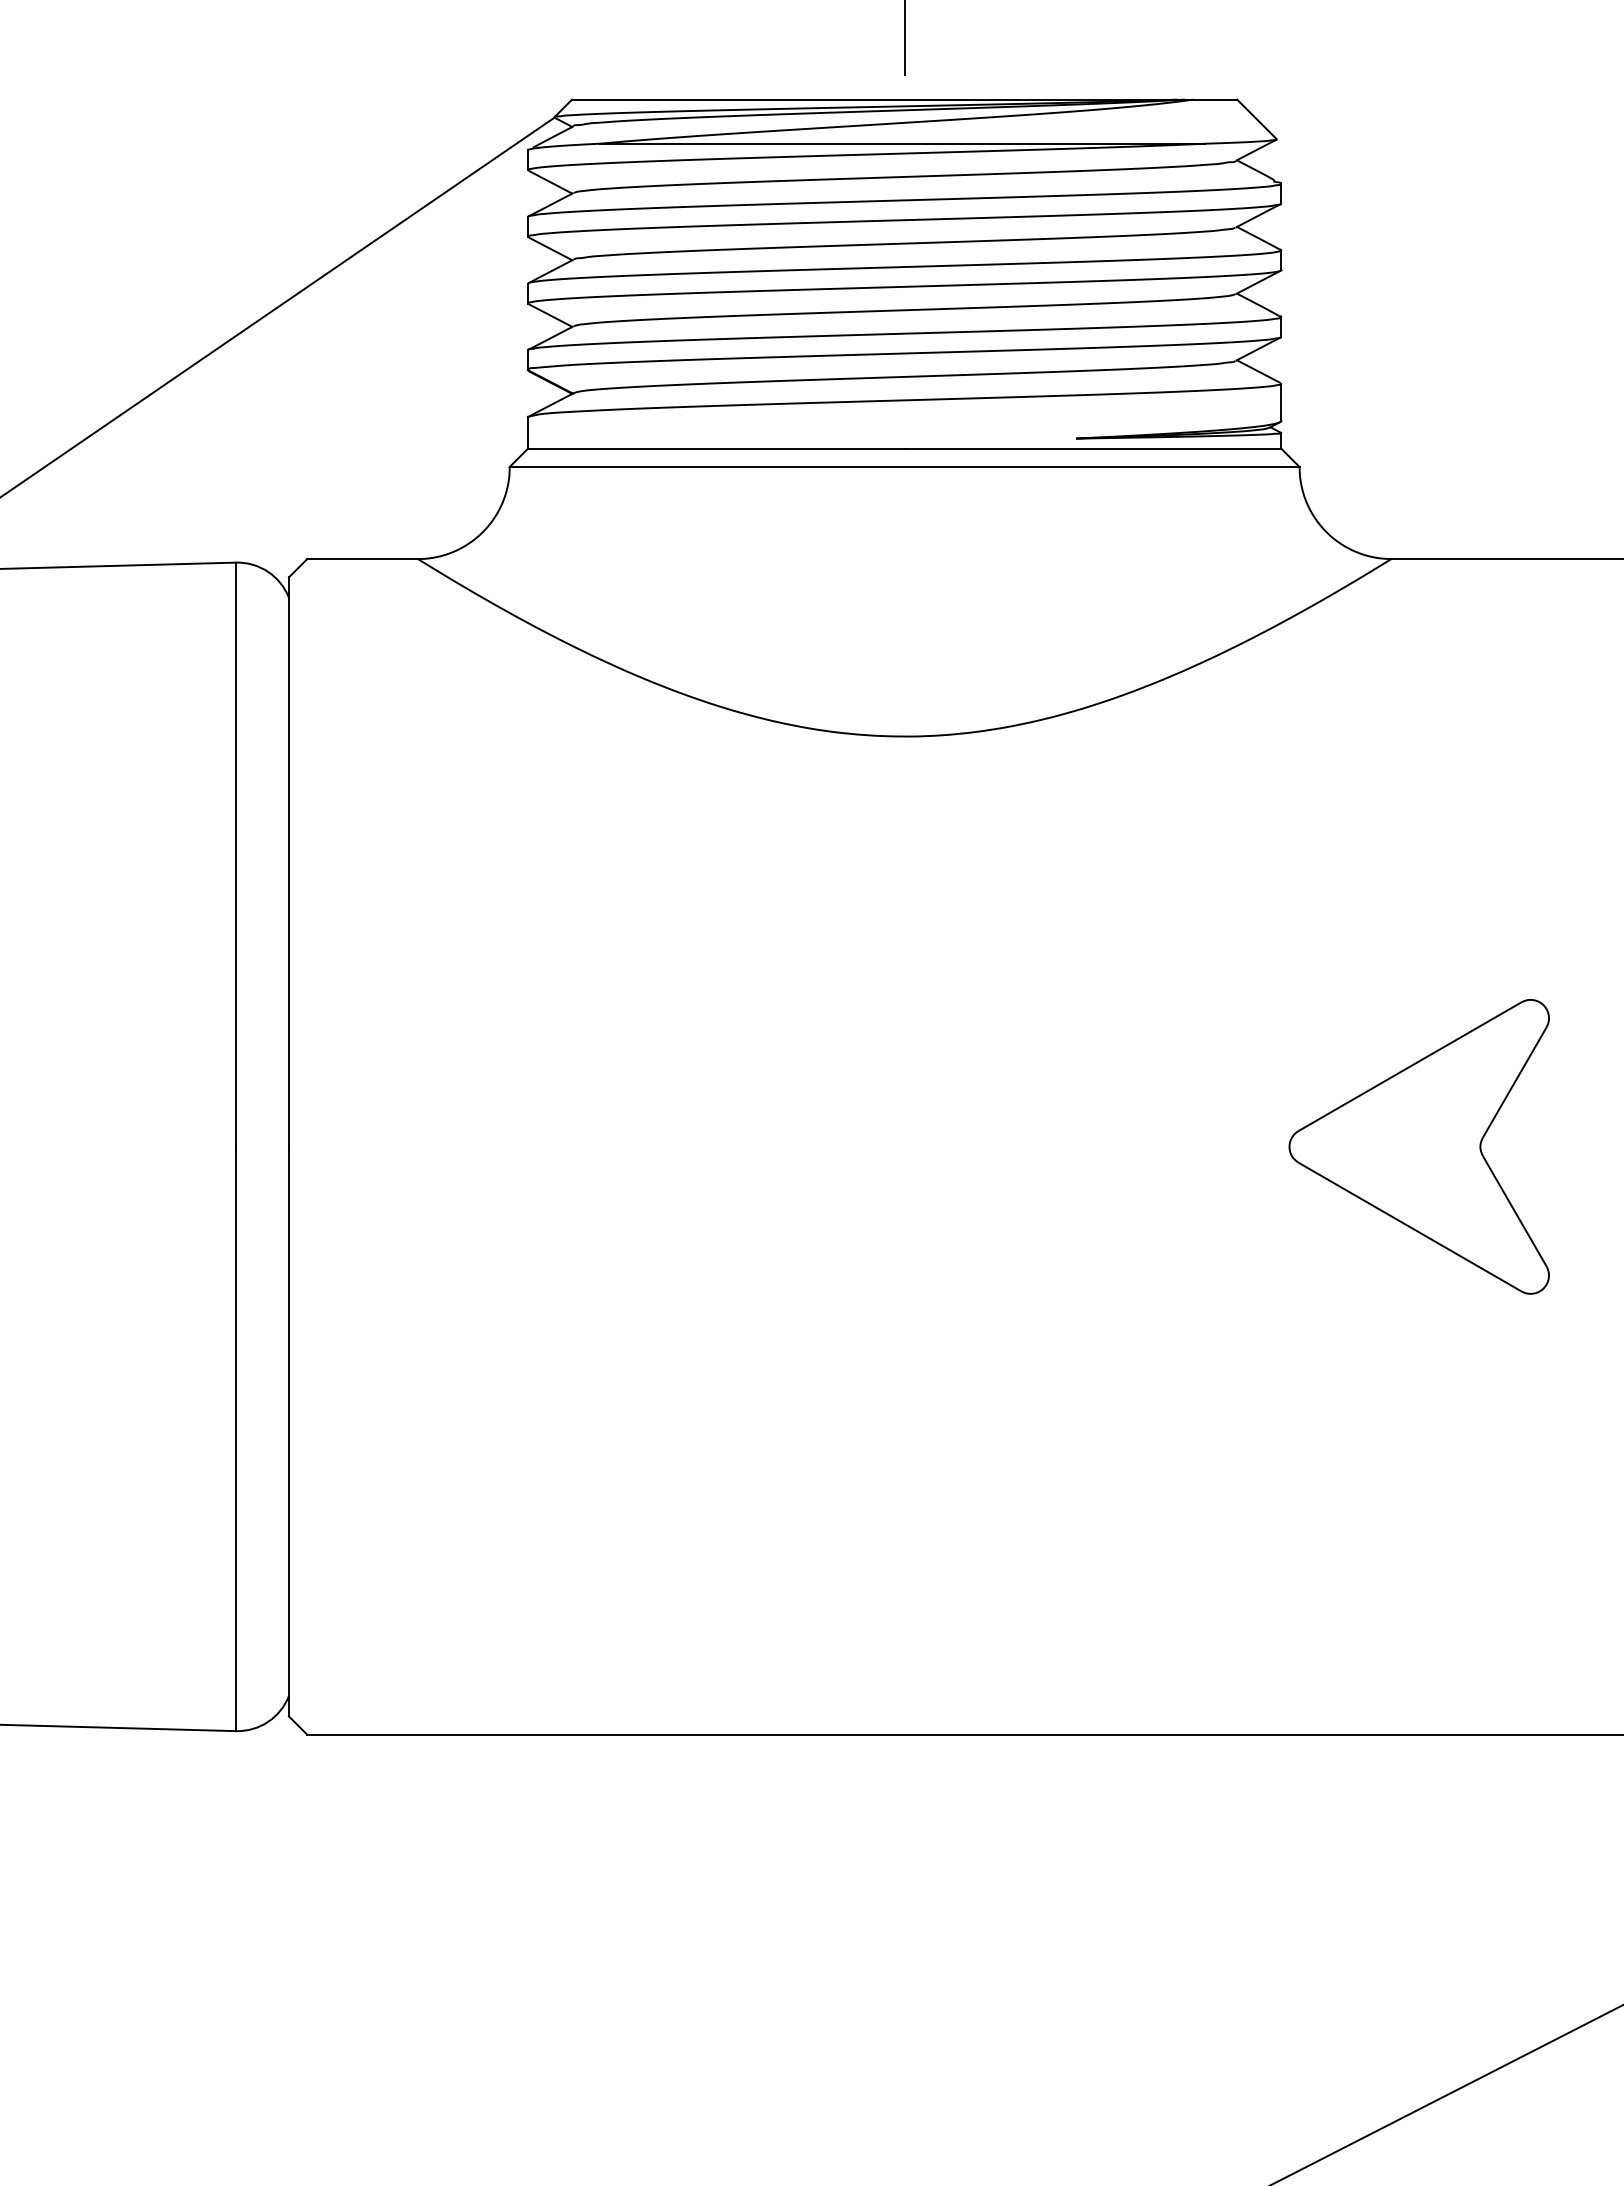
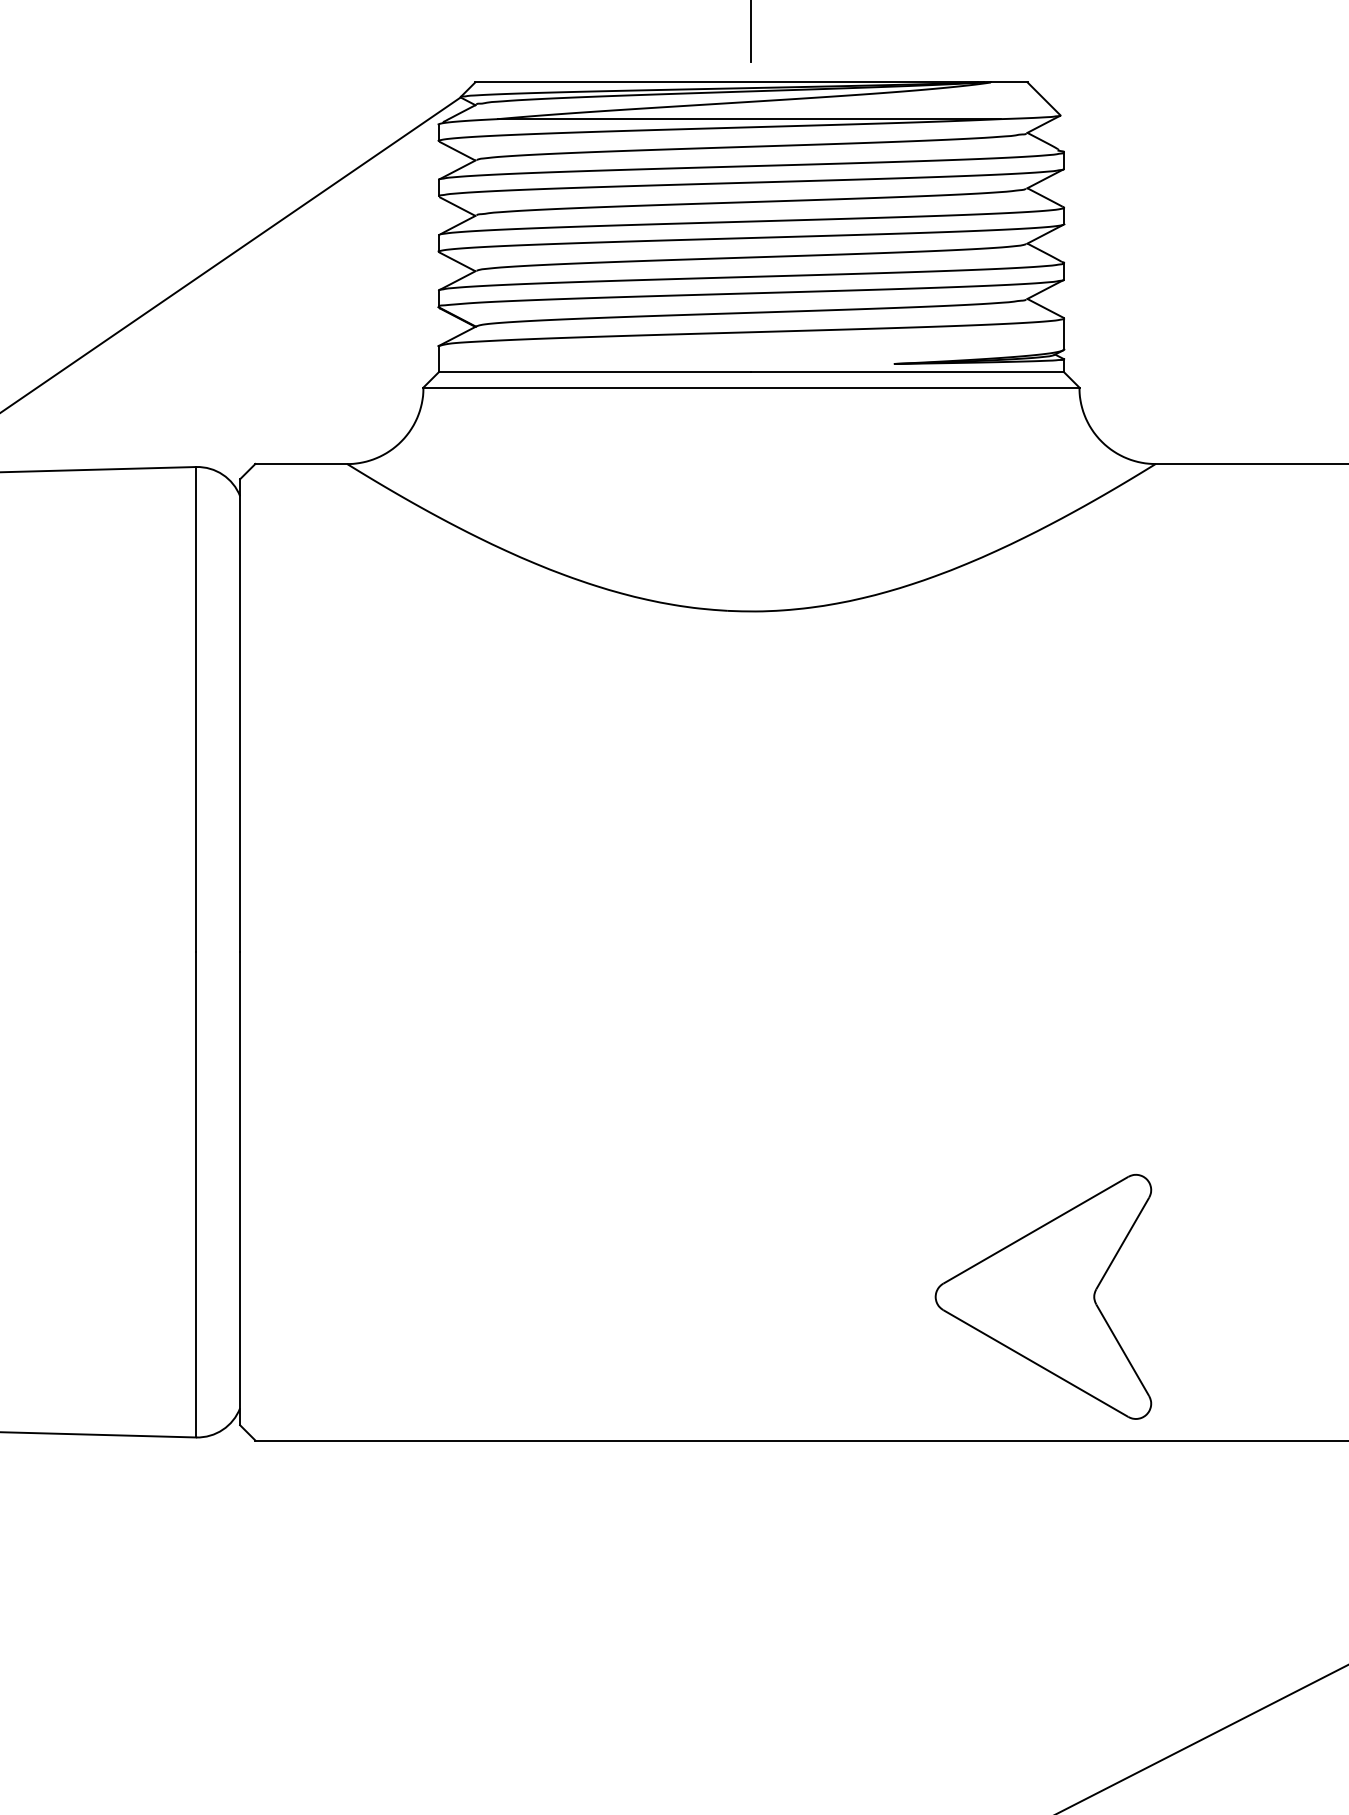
part: (1418, 1146) -> (1042, 1296), moved

